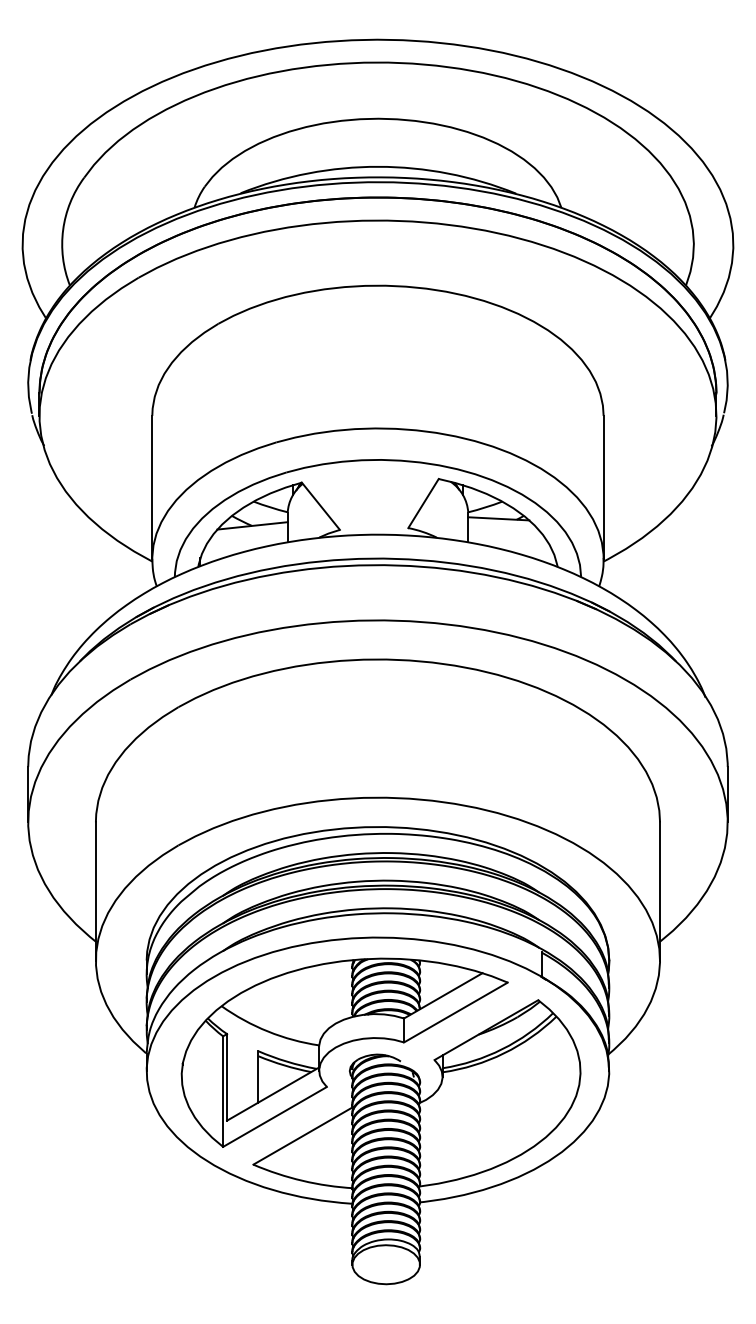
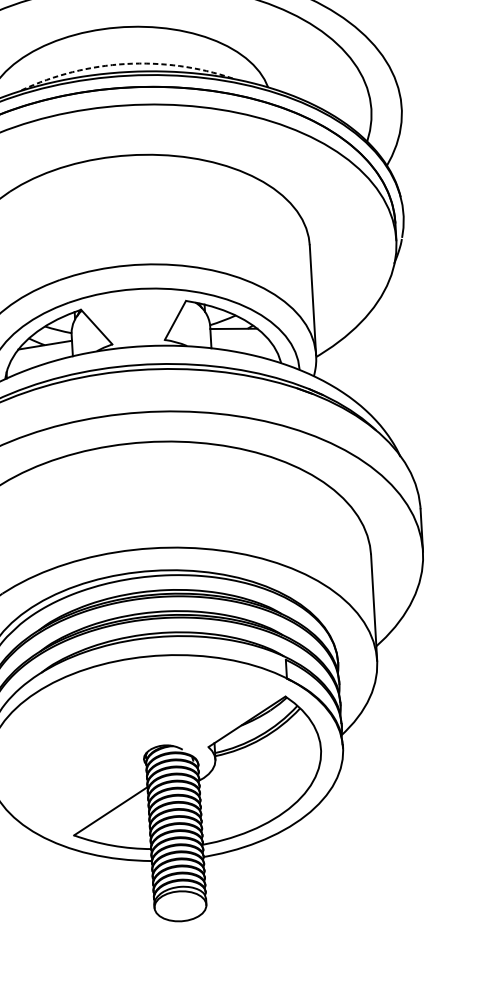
arc: (378, 166) -> (125, 63), solid -> dashed
part: (340, 1046) -> (135, 740), removed

